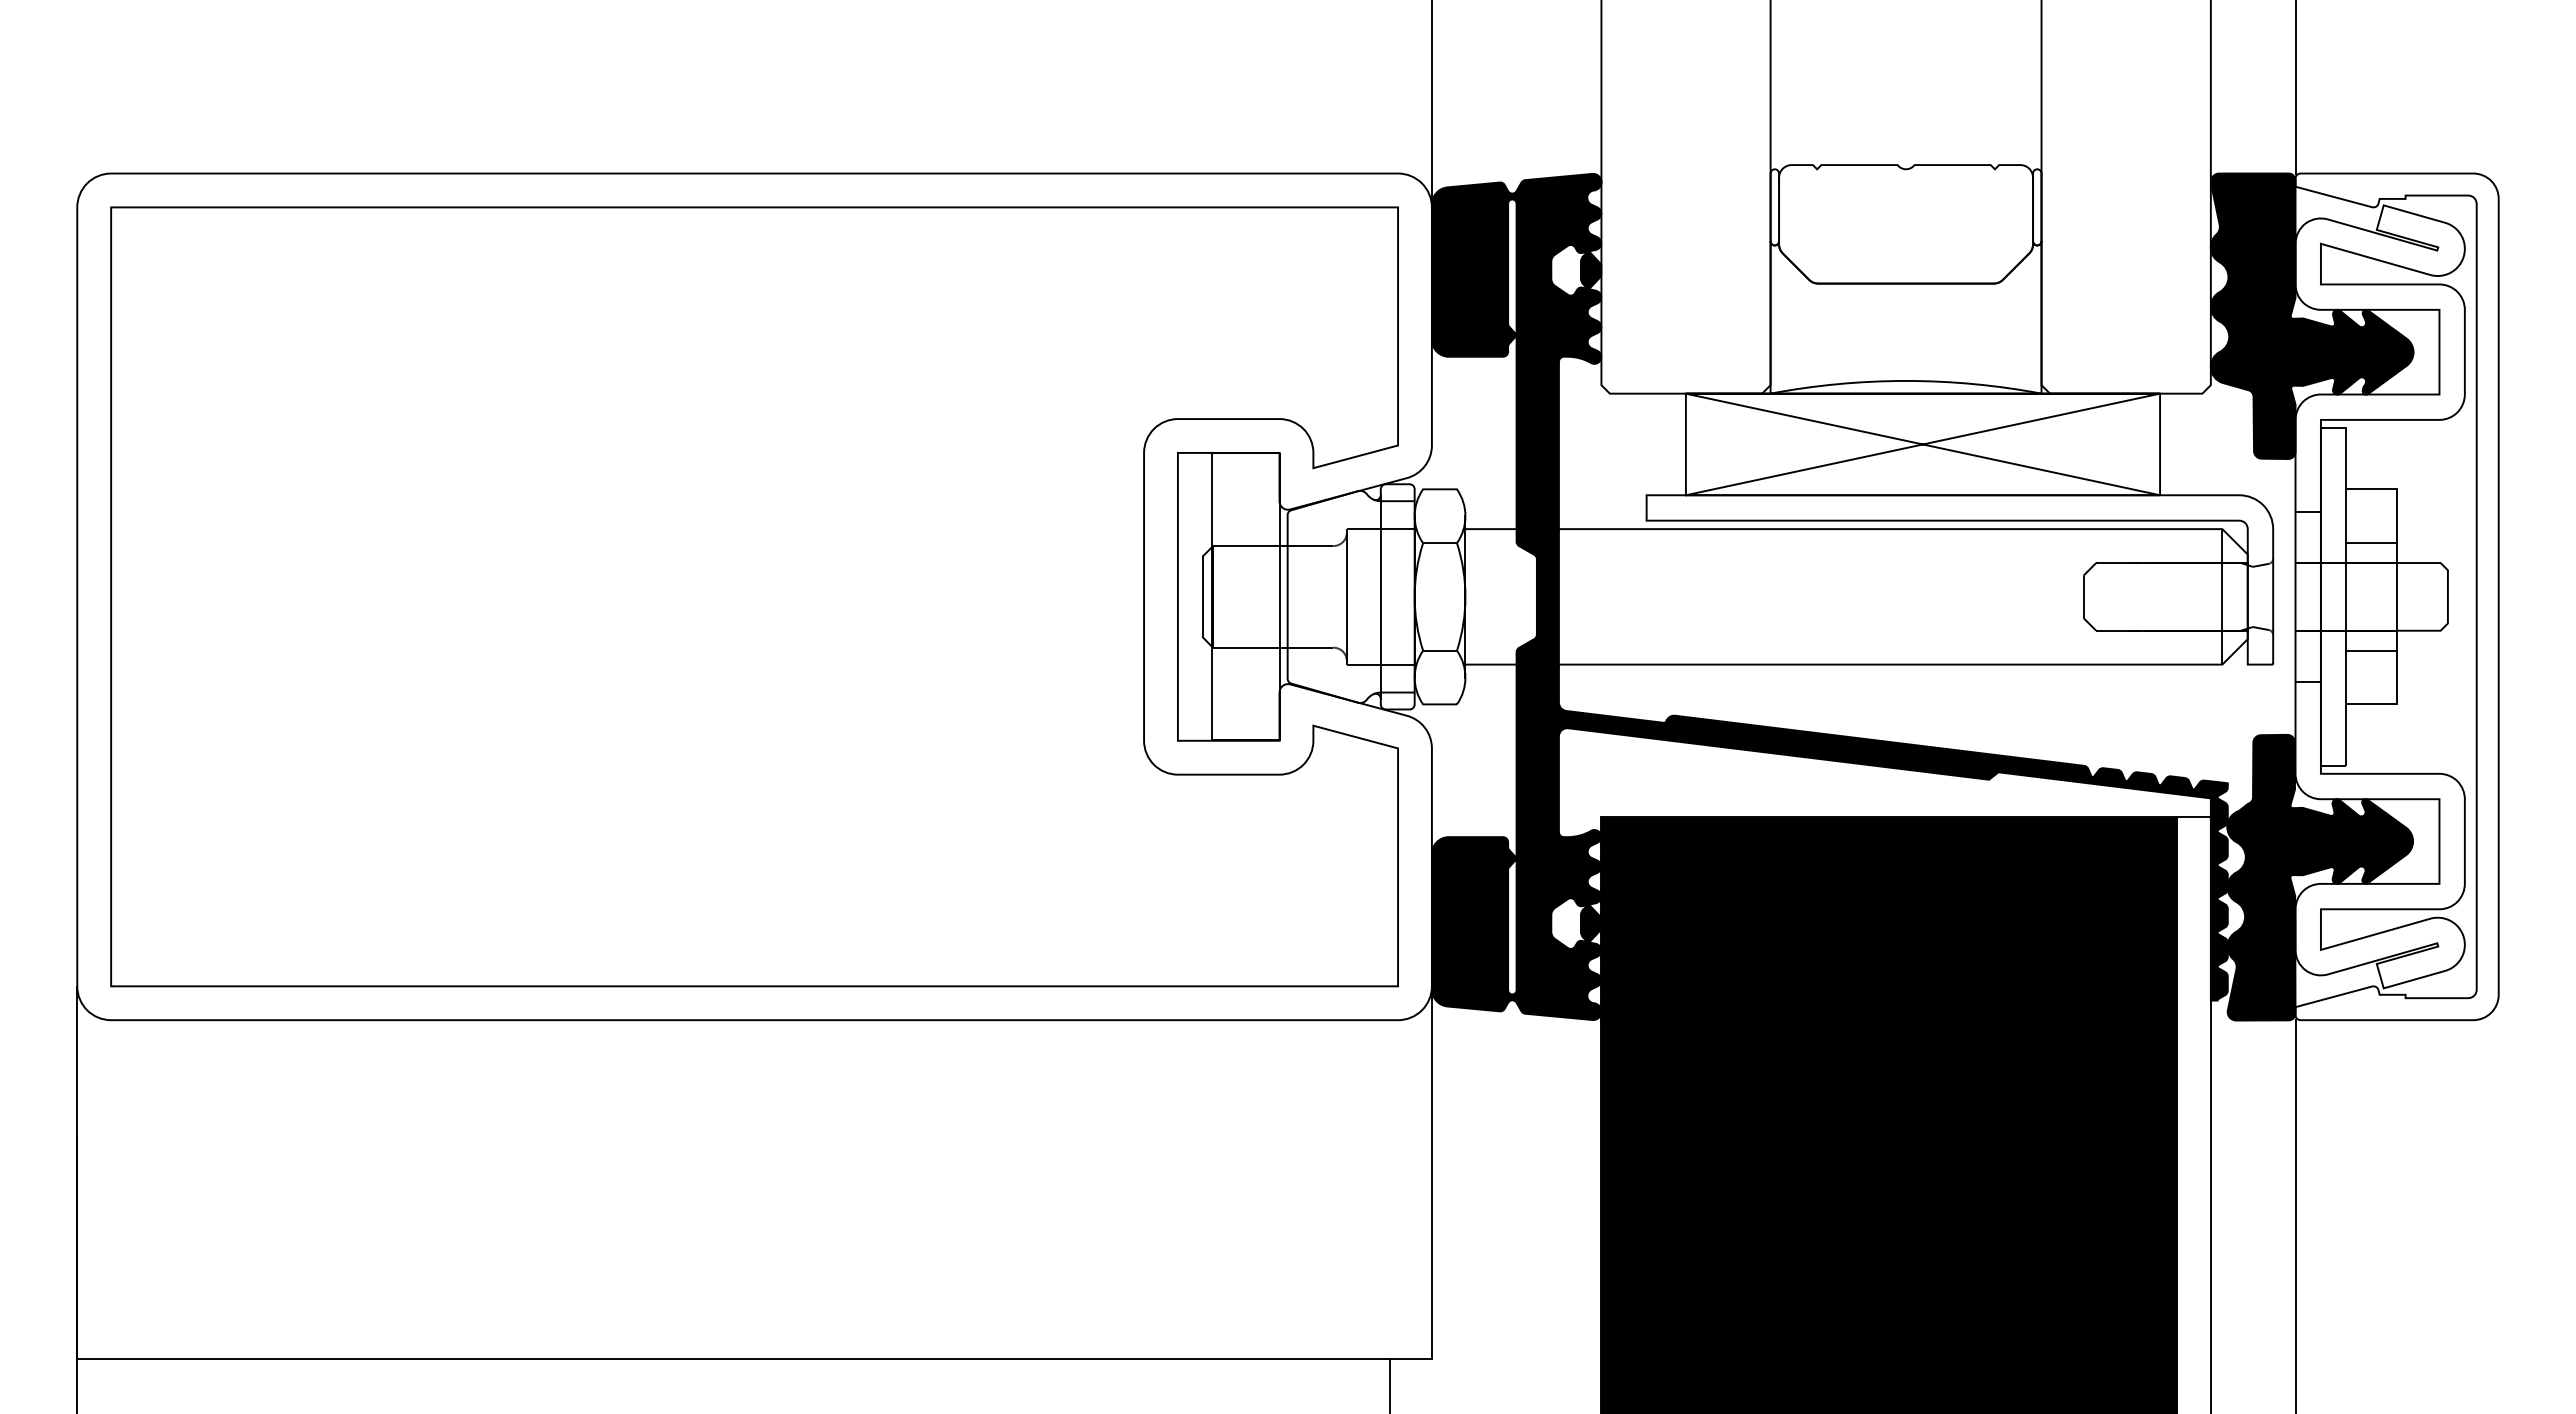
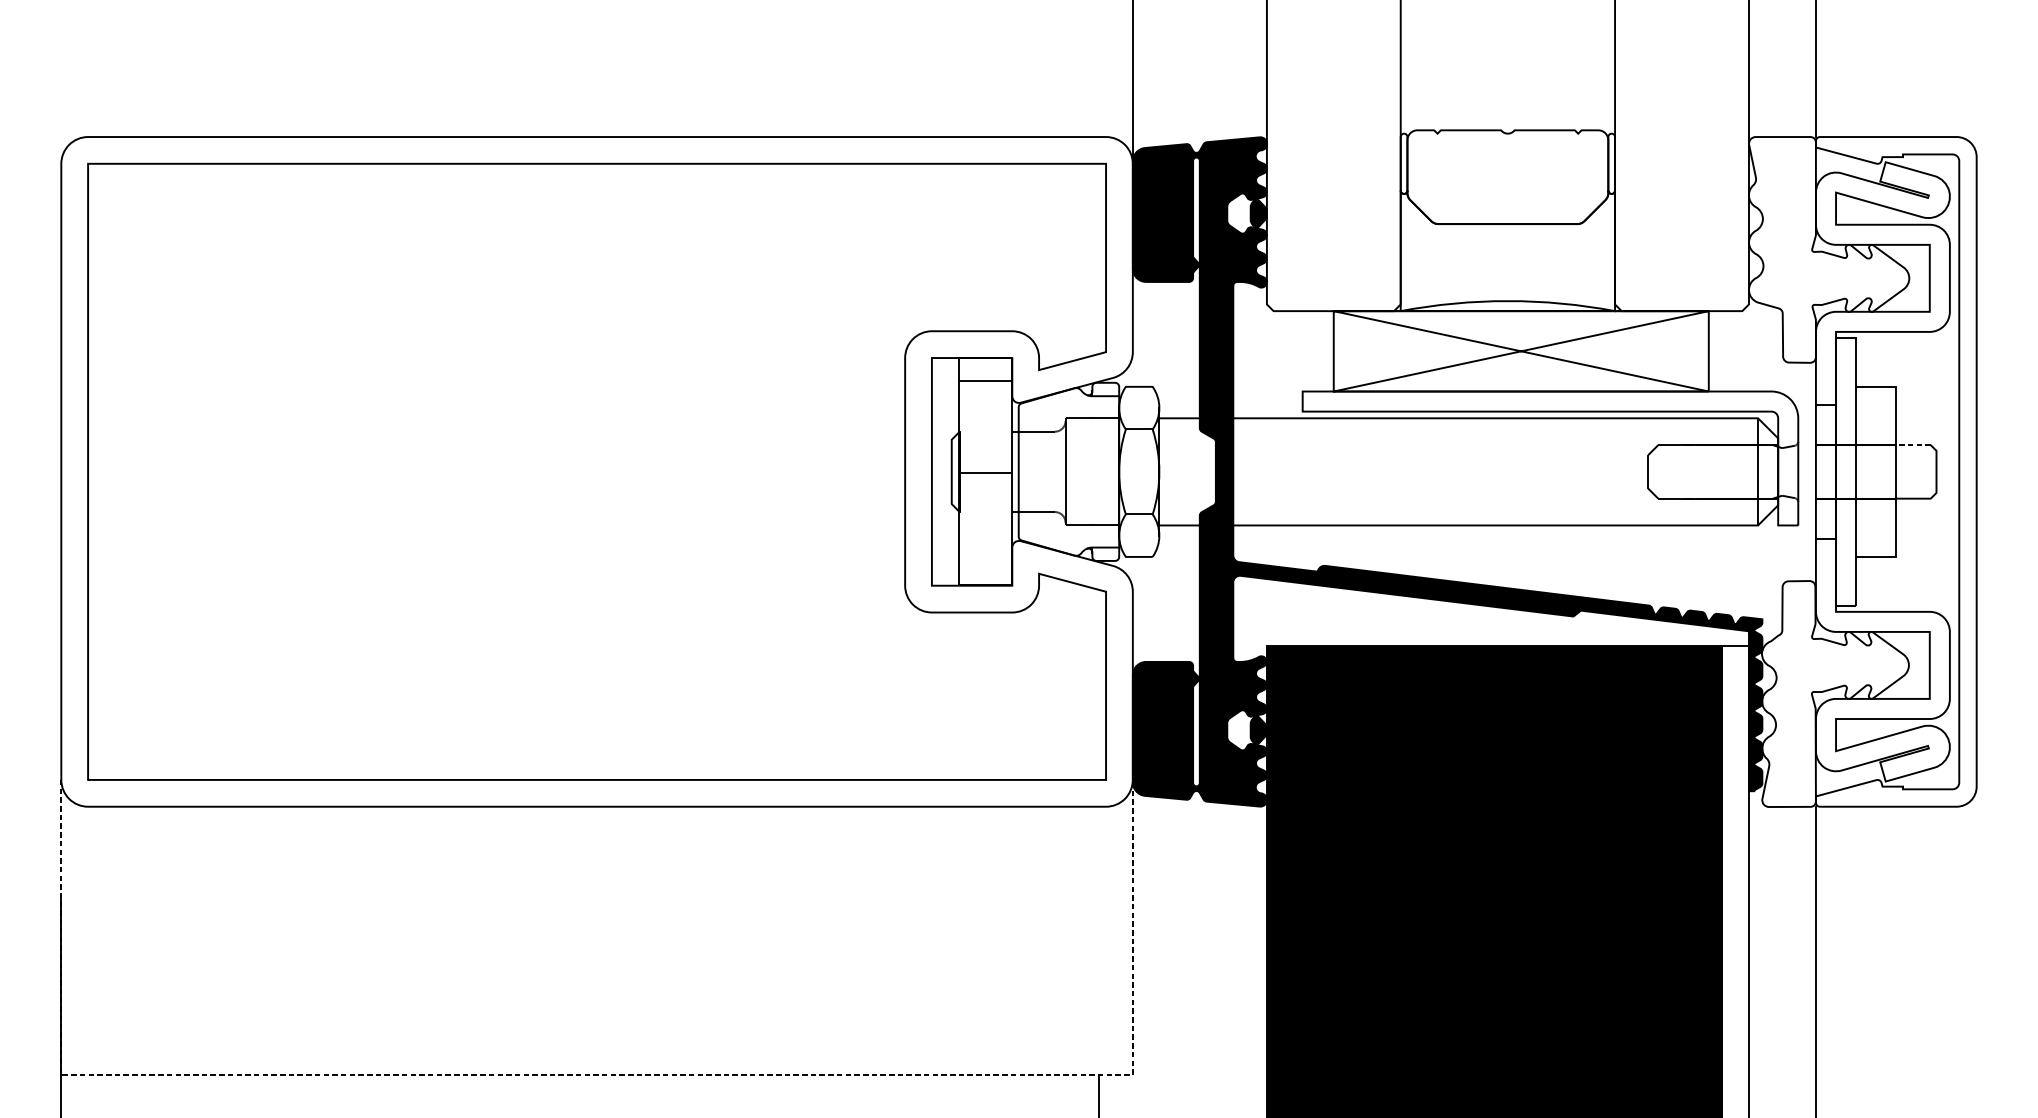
fill: (2311, 316) -> (1828, 250), removed
line: (2371, 543) -> (1876, 429), removed
line: (1245, 546) -> (985, 381), moved
line: (2418, 563) -> (1913, 445), solid -> dashed
line: (1380, 596) -> (1092, 471), removed
line: (1245, 647) -> (985, 473), moved
line: (2371, 650) -> (1876, 514), removed
fill: (2320, 877) -> (1835, 693), removed
line: (755, 1358) -> (597, 1074), solid -> dashed

